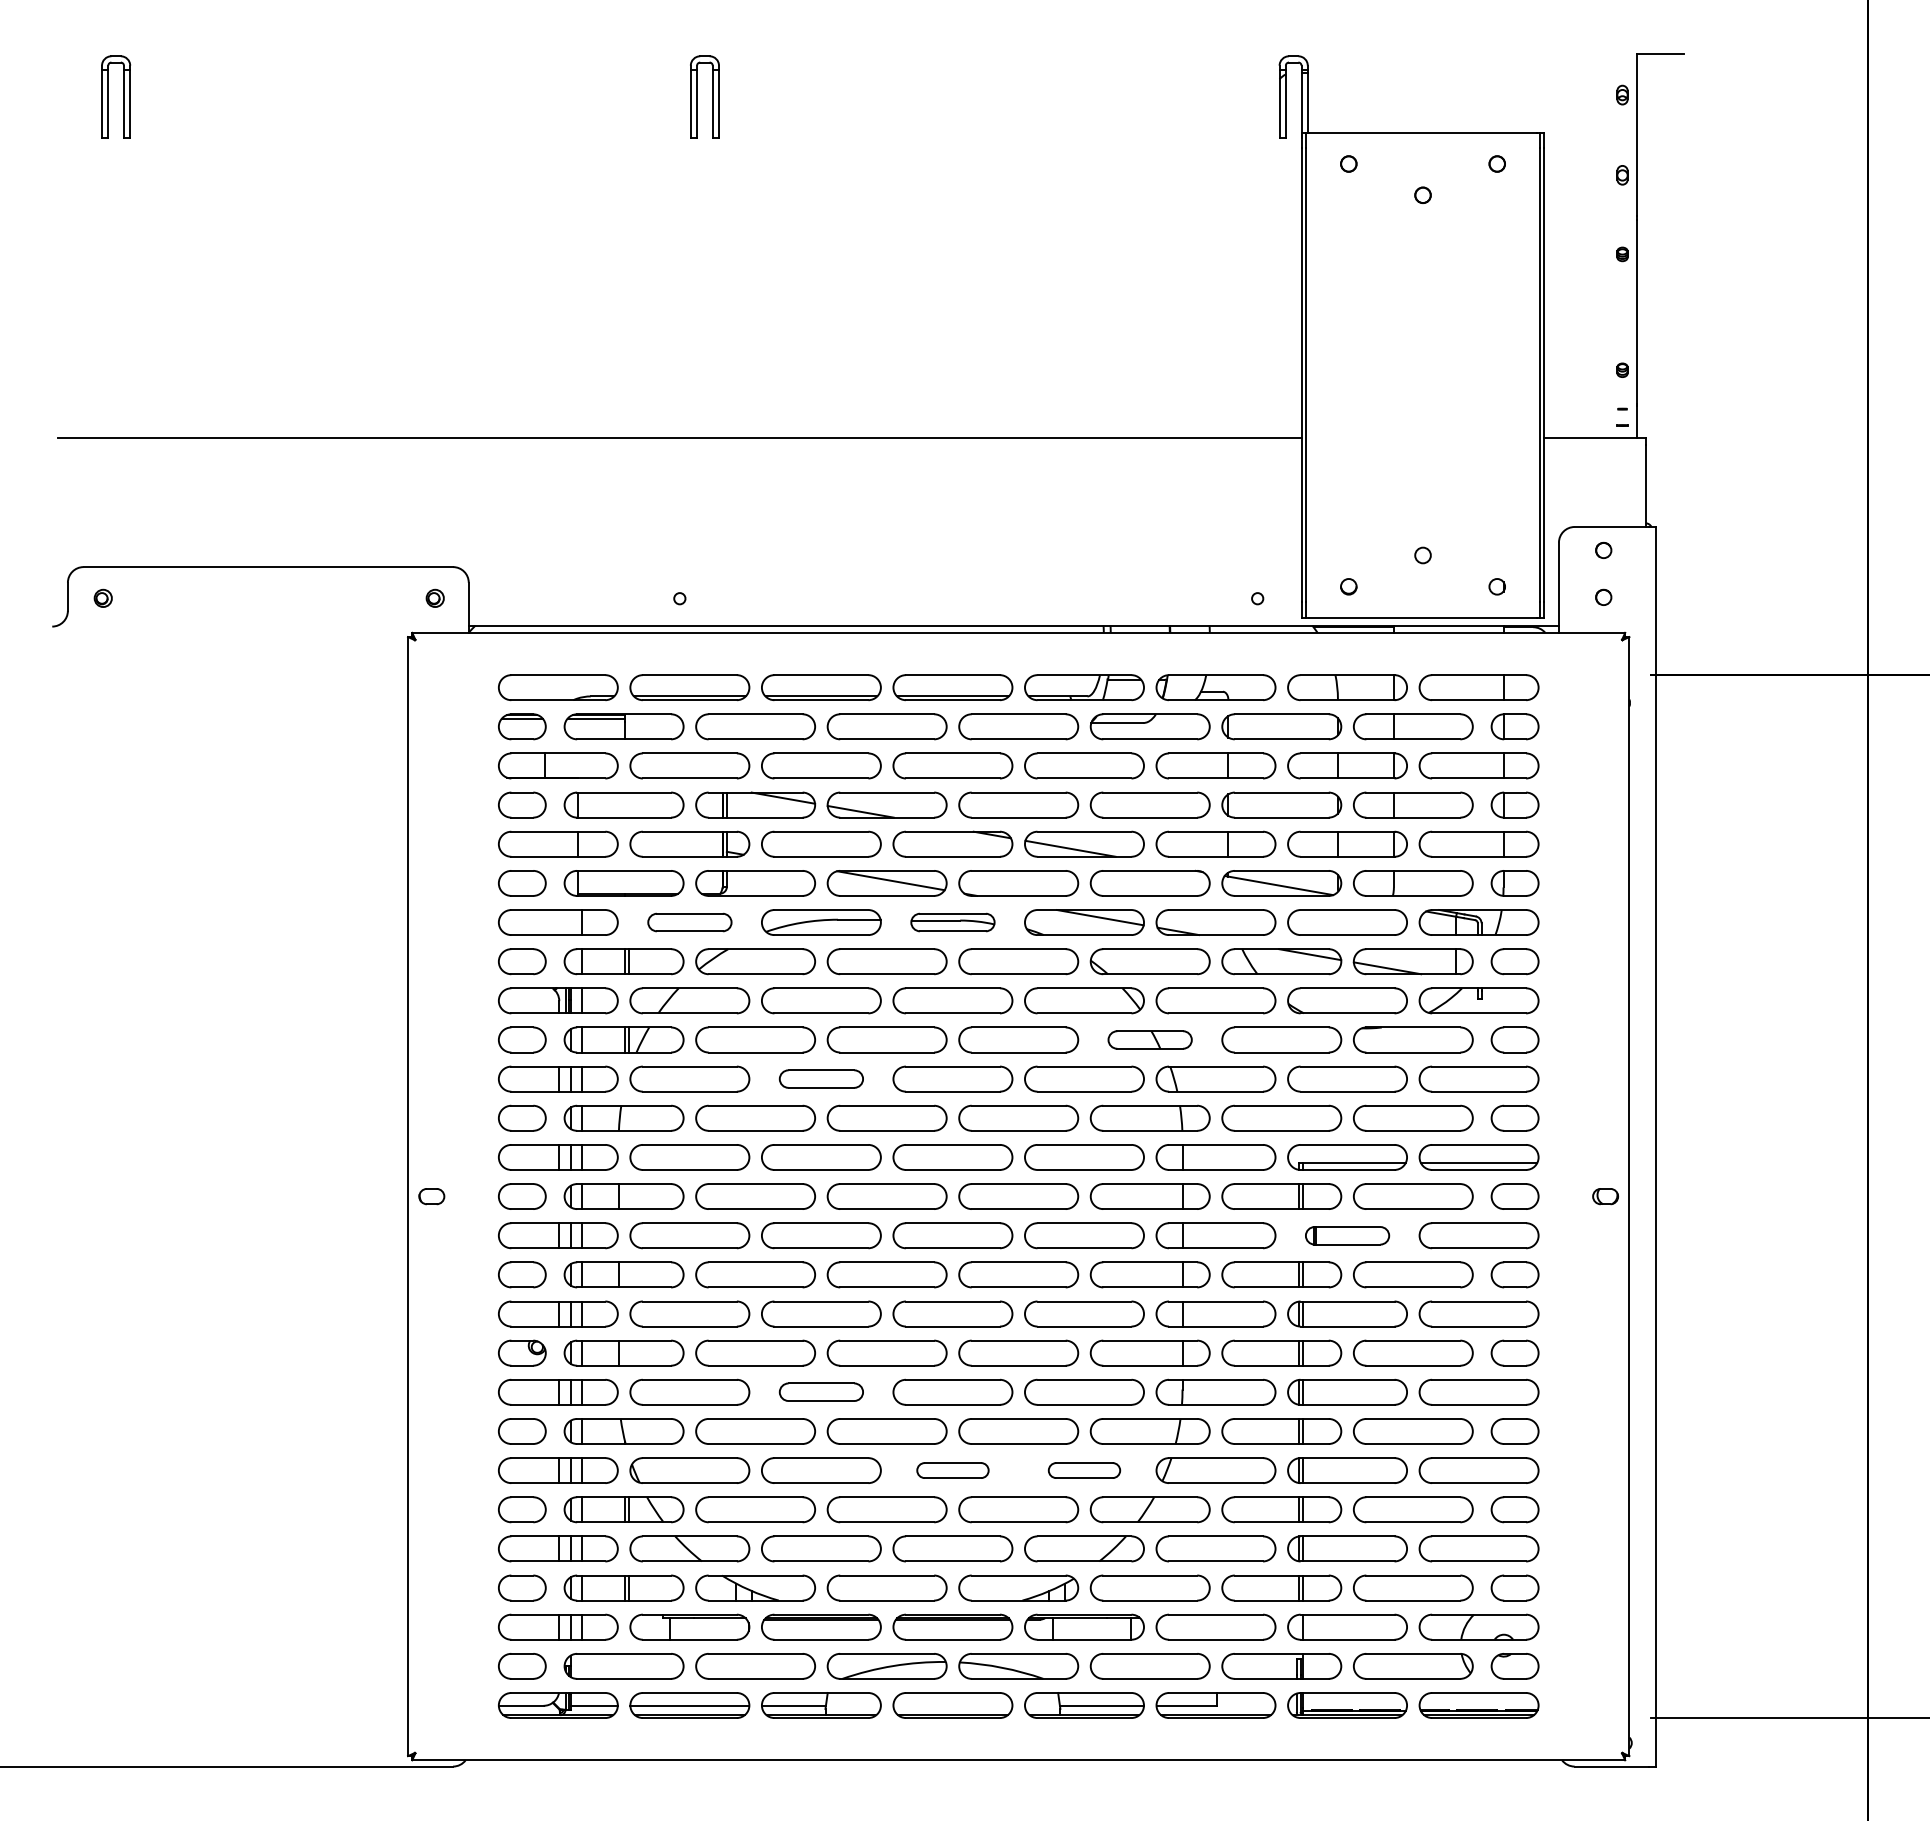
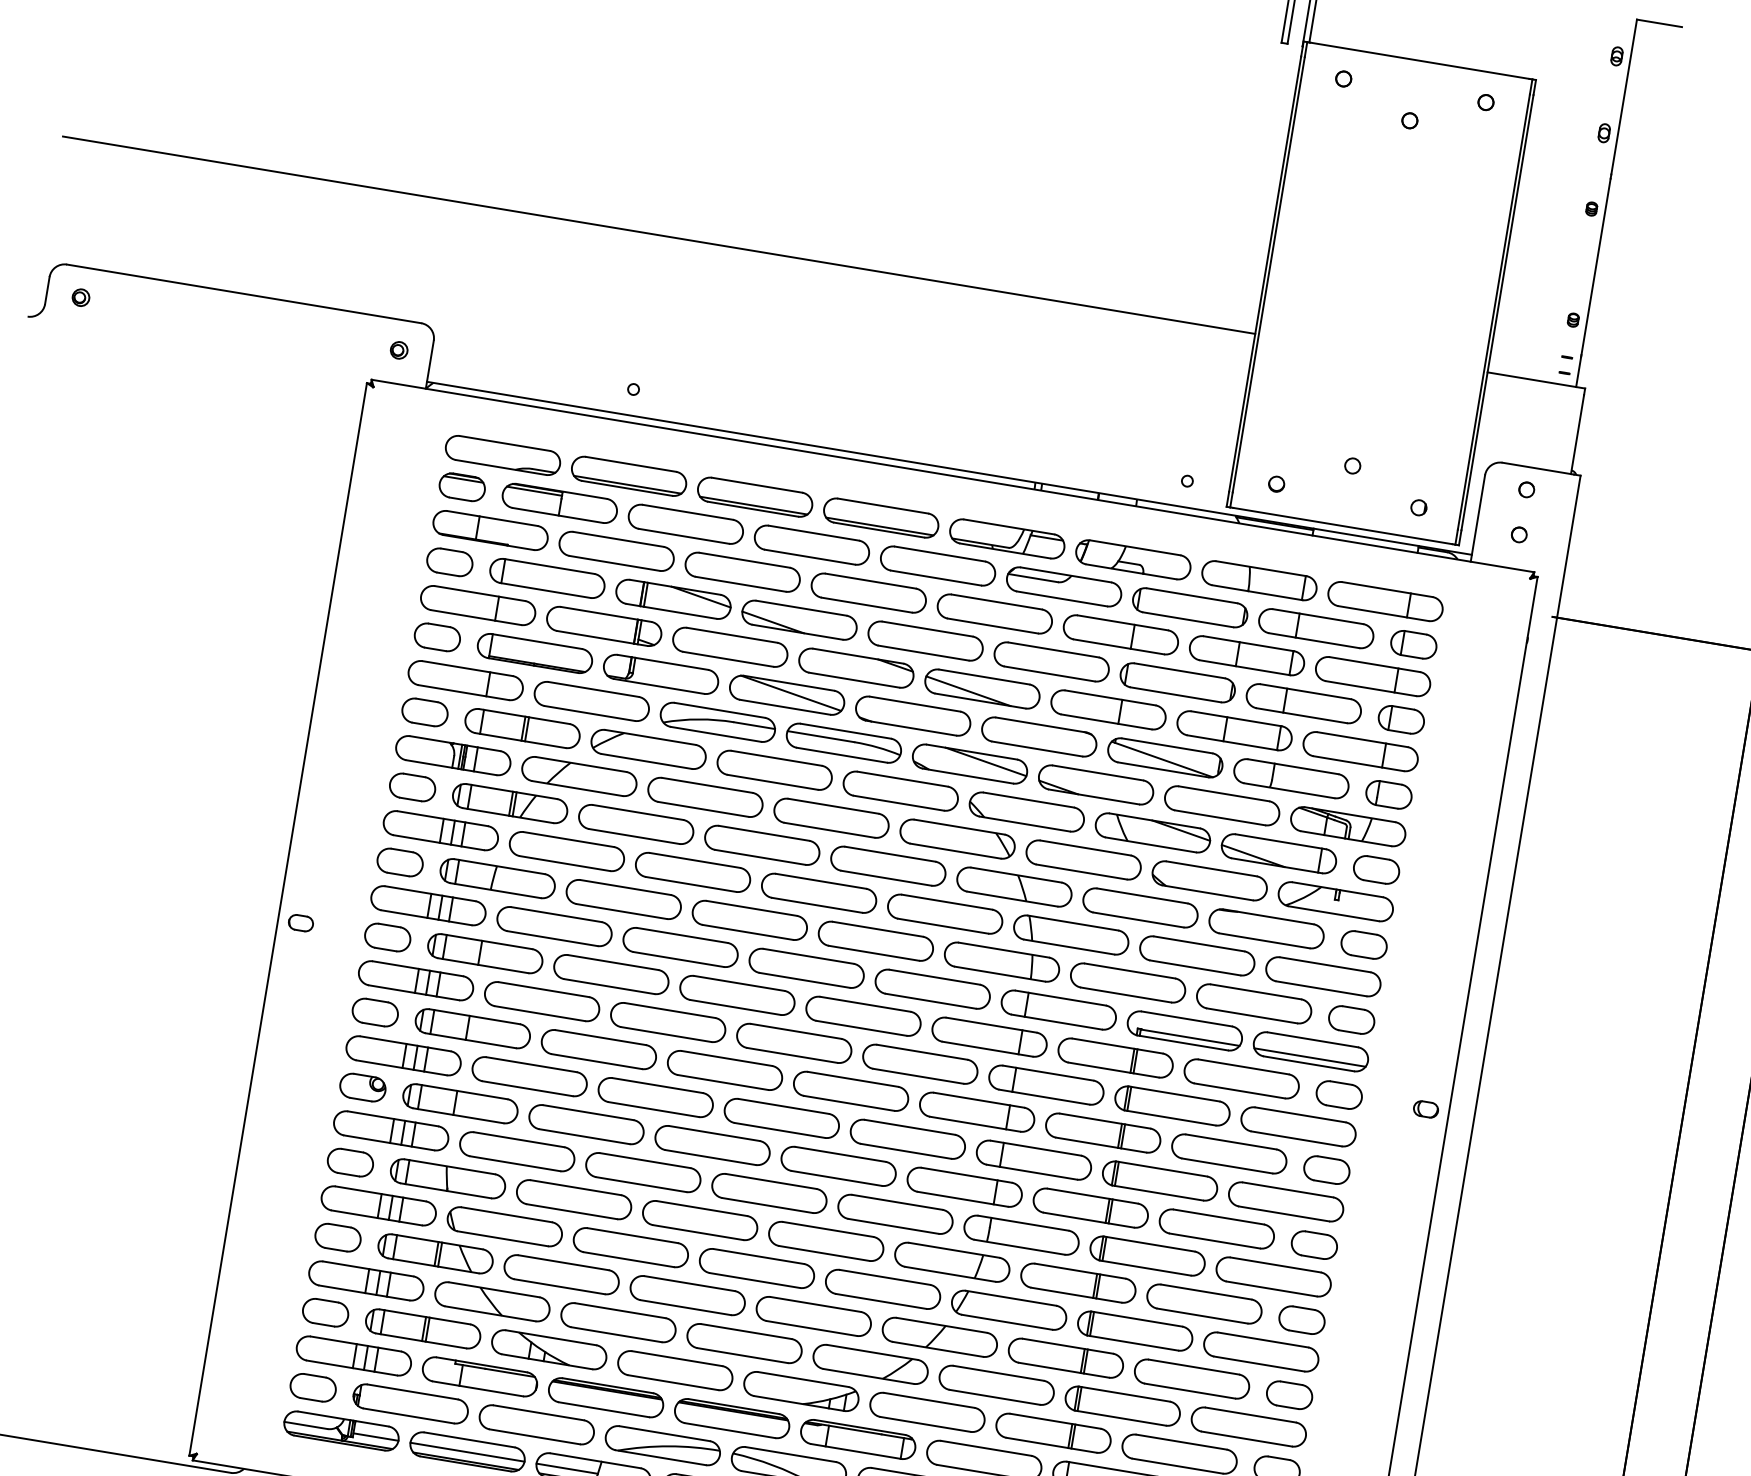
part: (689, 922) -> (591, 701), size x1.43
part: (952, 922) -> (843, 743), size x1.43
part: (1149, 1039) -> (1013, 886), size x1.43
part: (821, 1078) -> (693, 871), size x1.43
part: (1347, 1235) -> (1172, 1105), size x1.43
part: (821, 1391) -> (643, 1171), size x1.43
part: (952, 1470) -> (756, 1268), size x1.67
part: (1084, 1470) -> (883, 1289), size x1.67

